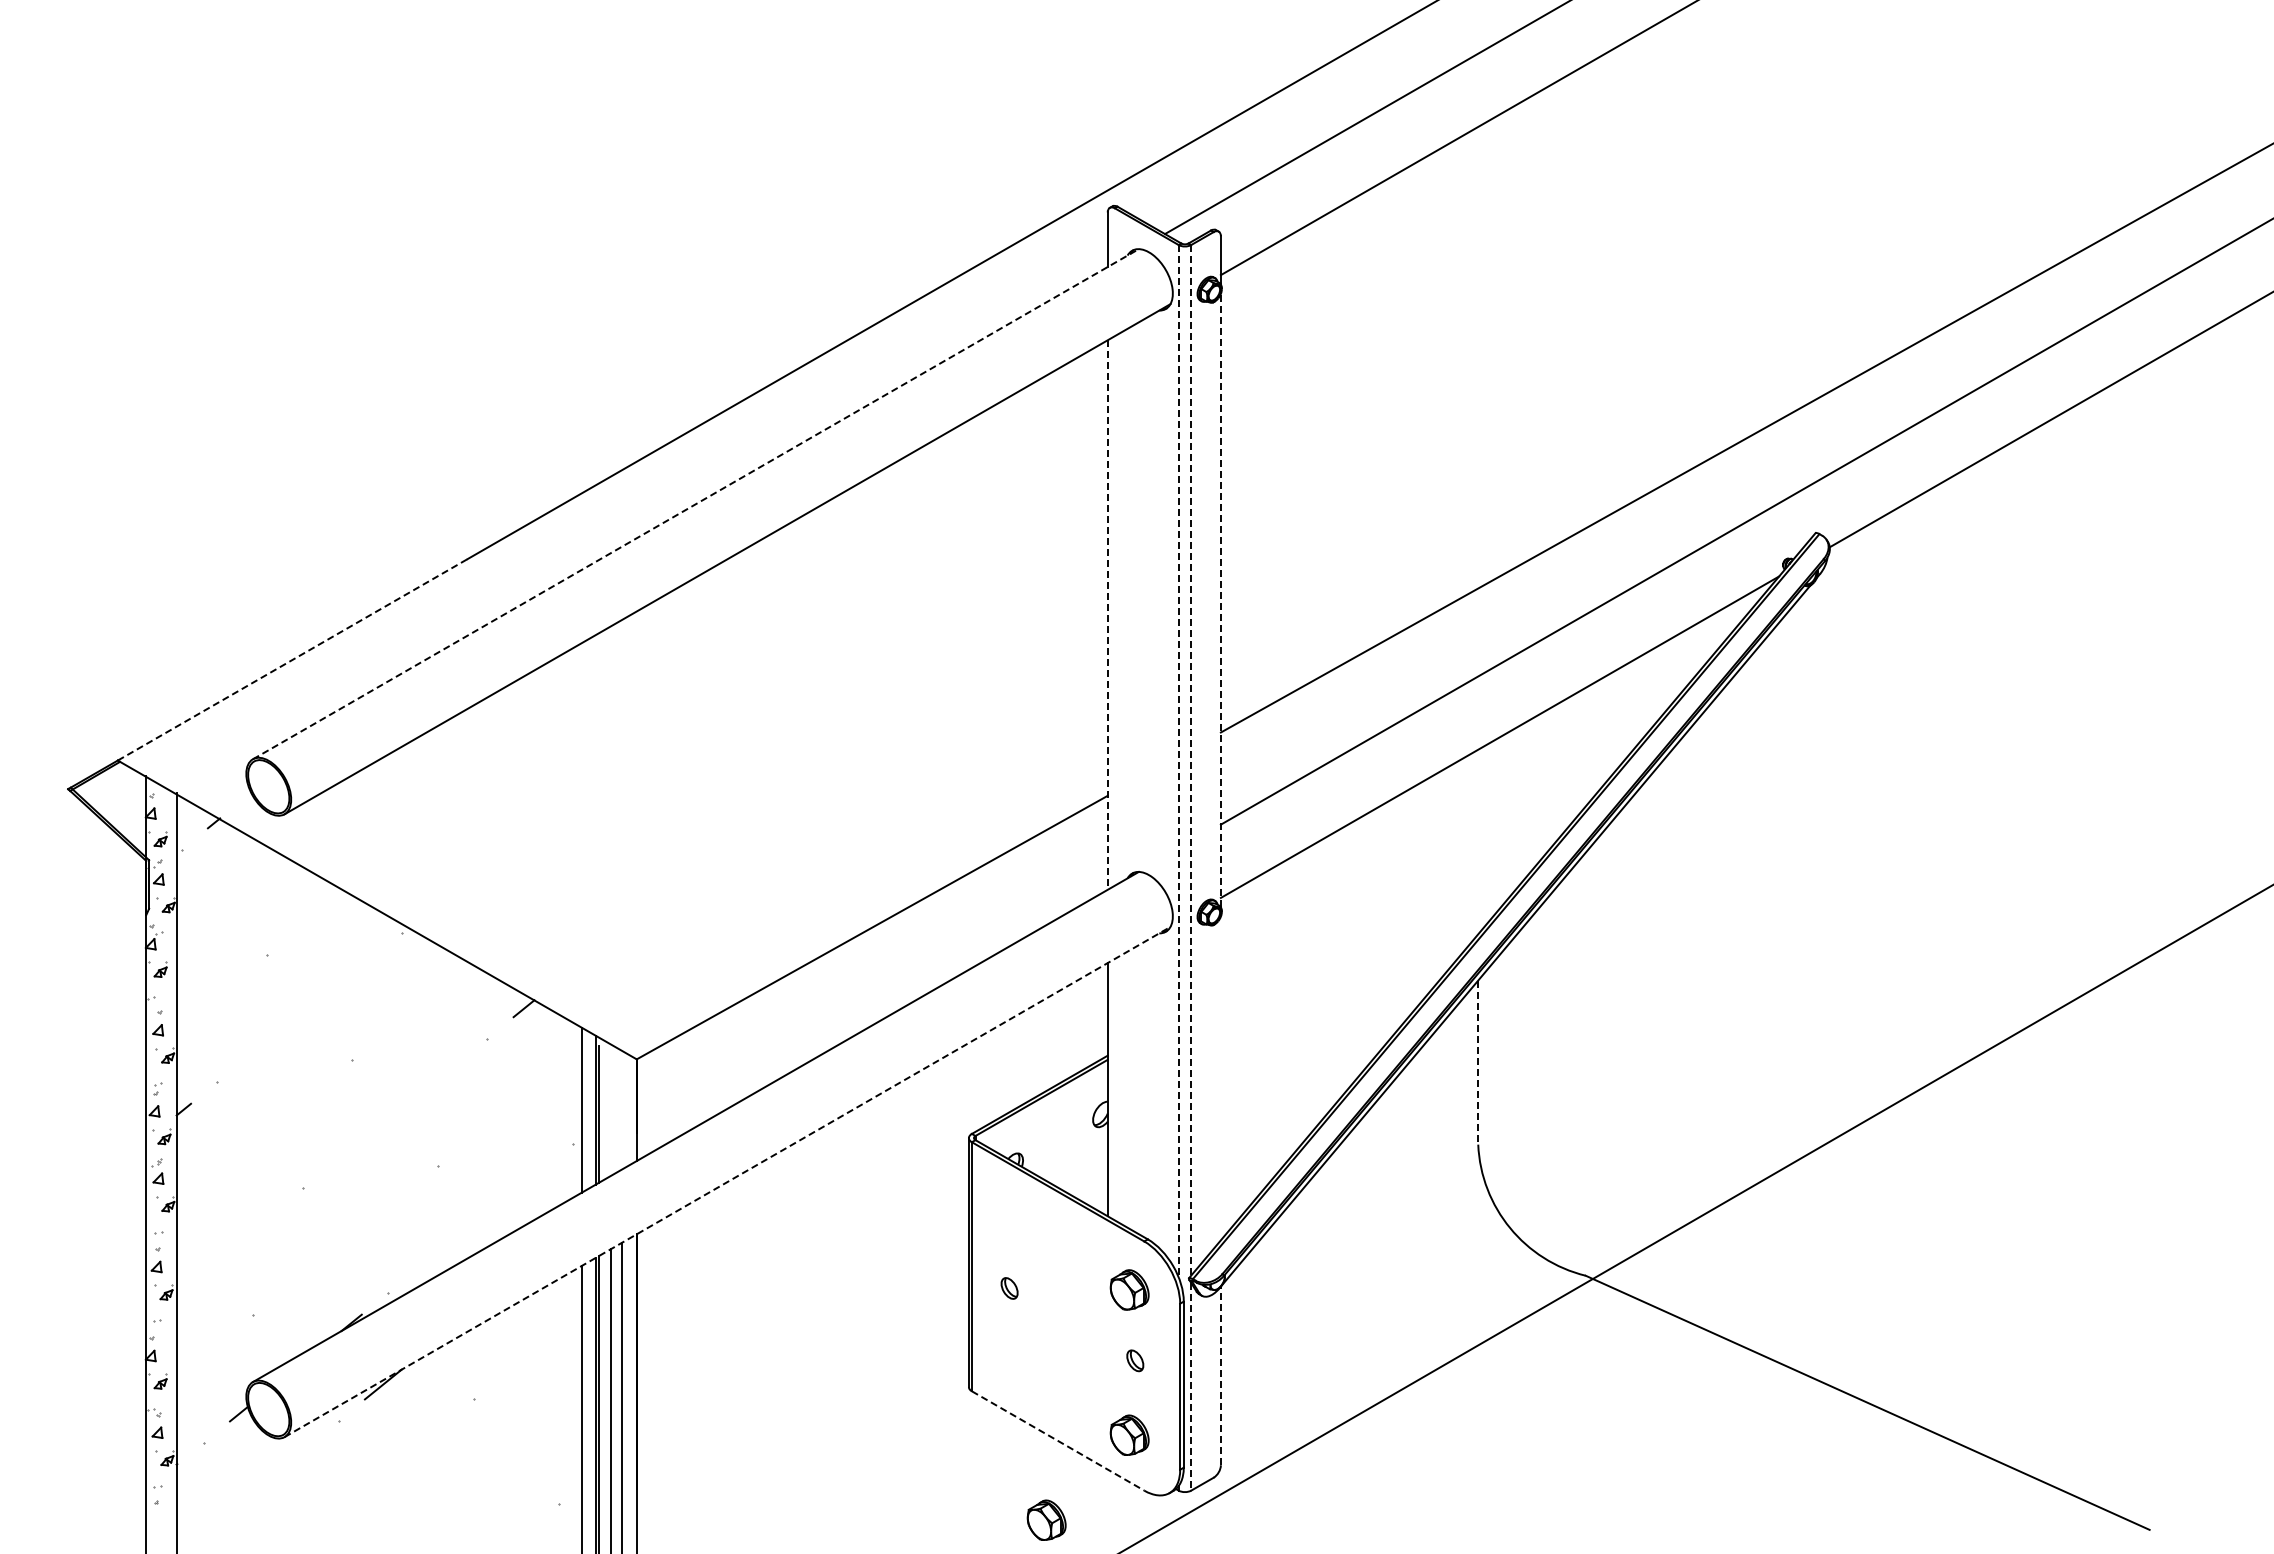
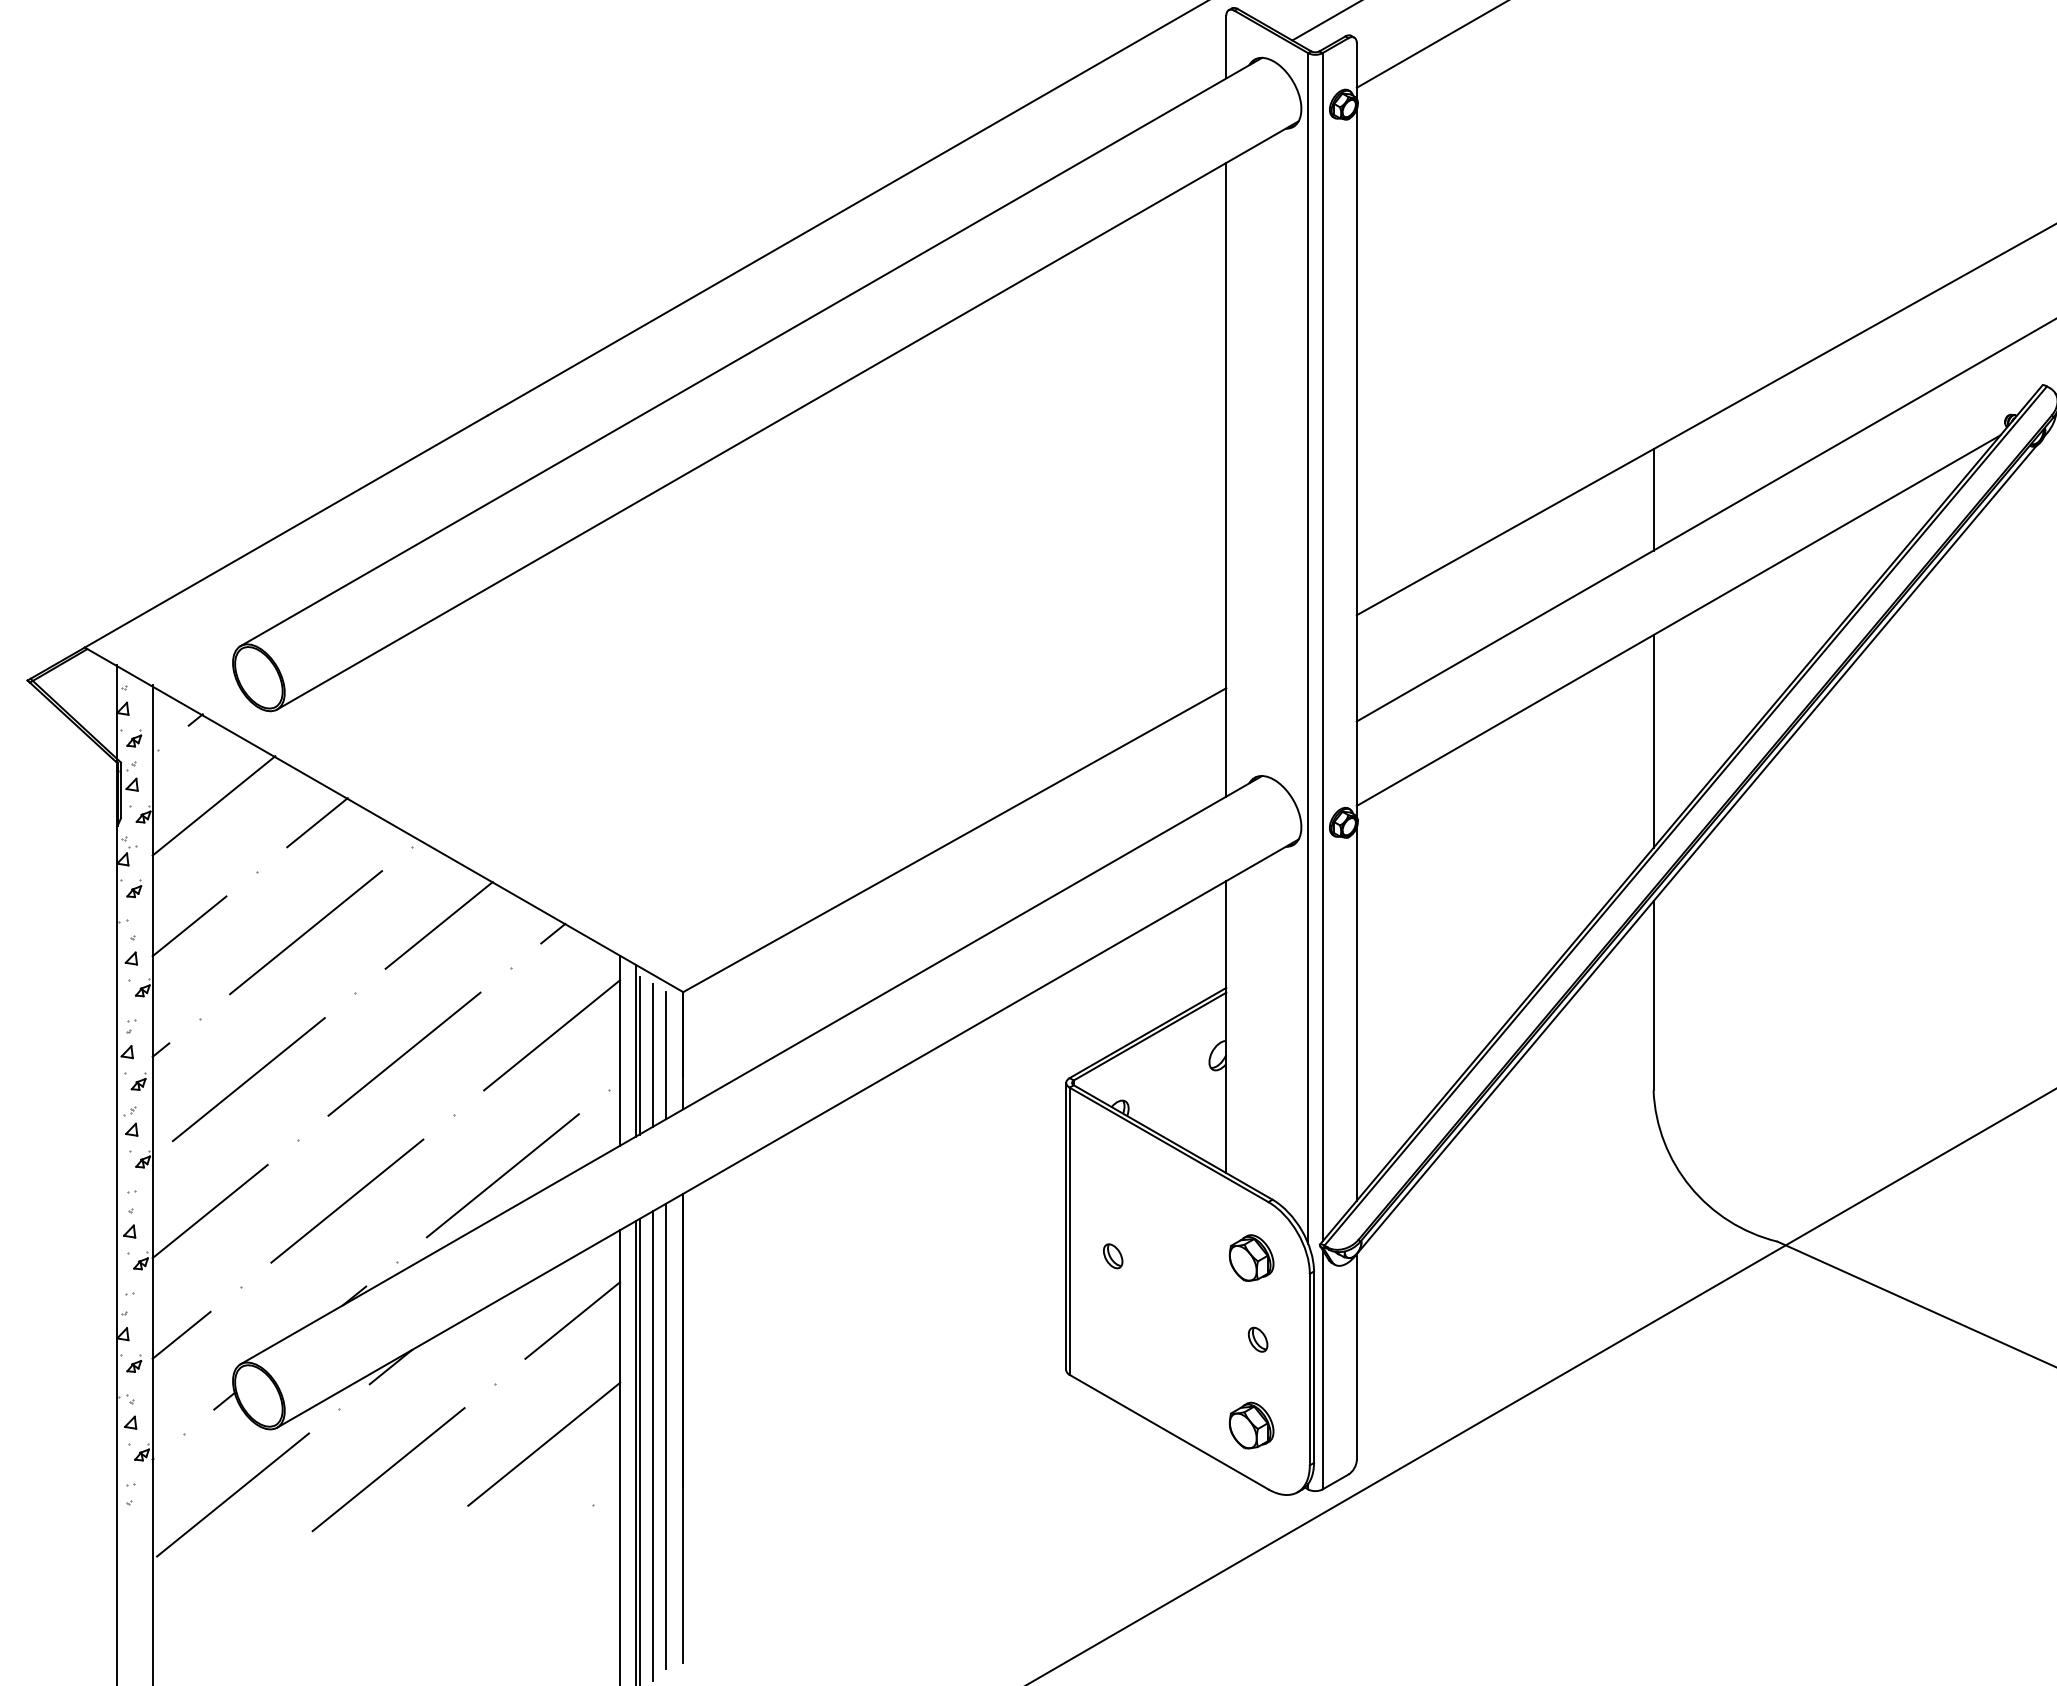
line: (696, 503) -> (752, 351), dashed -> solid
line: (1220, 599) -> (1356, 461), dashed -> solid
line: (1107, 615) -> (1226, 480), dashed -> solid
line: (1478, 632) -> (1653, 499), added
line: (292, 659) -> (286, 531), dashed -> solid
line: (1191, 760) -> (1322, 647), dashed -> solid
line: (1178, 761) -> (1307, 648), dashed -> solid
line: (1478, 841) -> (1653, 740), added
line: (229, 897) -> (213, 805), added
line: (319, 912) -> (317, 822), added
line: (424, 1001) -> (438, 925), added
line: (208, 1002) -> (189, 926), added
line: (309, 1007) -> (305, 932), added
line: (1478, 1063) -> (1653, 996), dashed -> solid
line: (1220, 1078) -> (1356, 1014), added
line: (523, 1096) -> (552, 1034), added
line: (394, 1112) -> (403, 1053), added
line: (610, 1114) -> (652, 1055), added
line: (622, 1114) -> (666, 1055), added
line: (259, 1134) -> (248, 1078), added
line: (727, 1181) -> (787, 1132), dashed -> solid
line: (480, 1218) -> (503, 1175), added
line: (345, 1240) -> (347, 1201), added
line: (226, 1249) -> (210, 1211), added
line: (540, 1343) -> (572, 1319), added
line: (201, 1356) -> (181, 1334), added
line: (1220, 1375) -> (1356, 1356), dashed -> solid
line: (1191, 1386) -> (1322, 1369), dashed -> solid
line: (1058, 1441) -> (1169, 1432), dashed -> solid
line: (516, 1451) -> (544, 1444), added
line: (381, 1473) -> (388, 1469), added
line: (246, 1495) -> (233, 1495), added
part: (1046, 1519) -> (1155, 1522), removed

